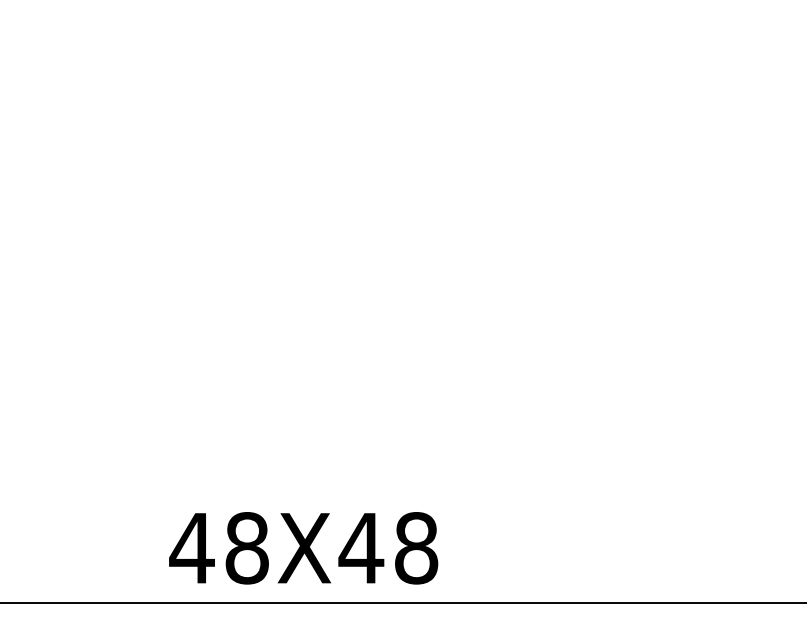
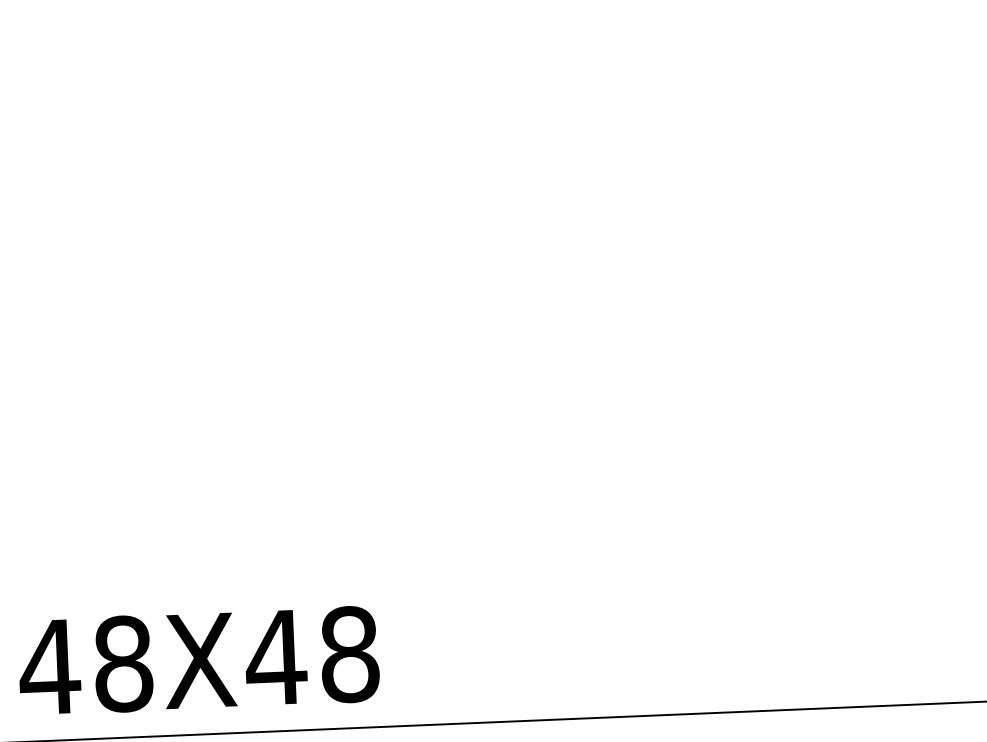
text: (303, 548) -> (198, 661), moved

